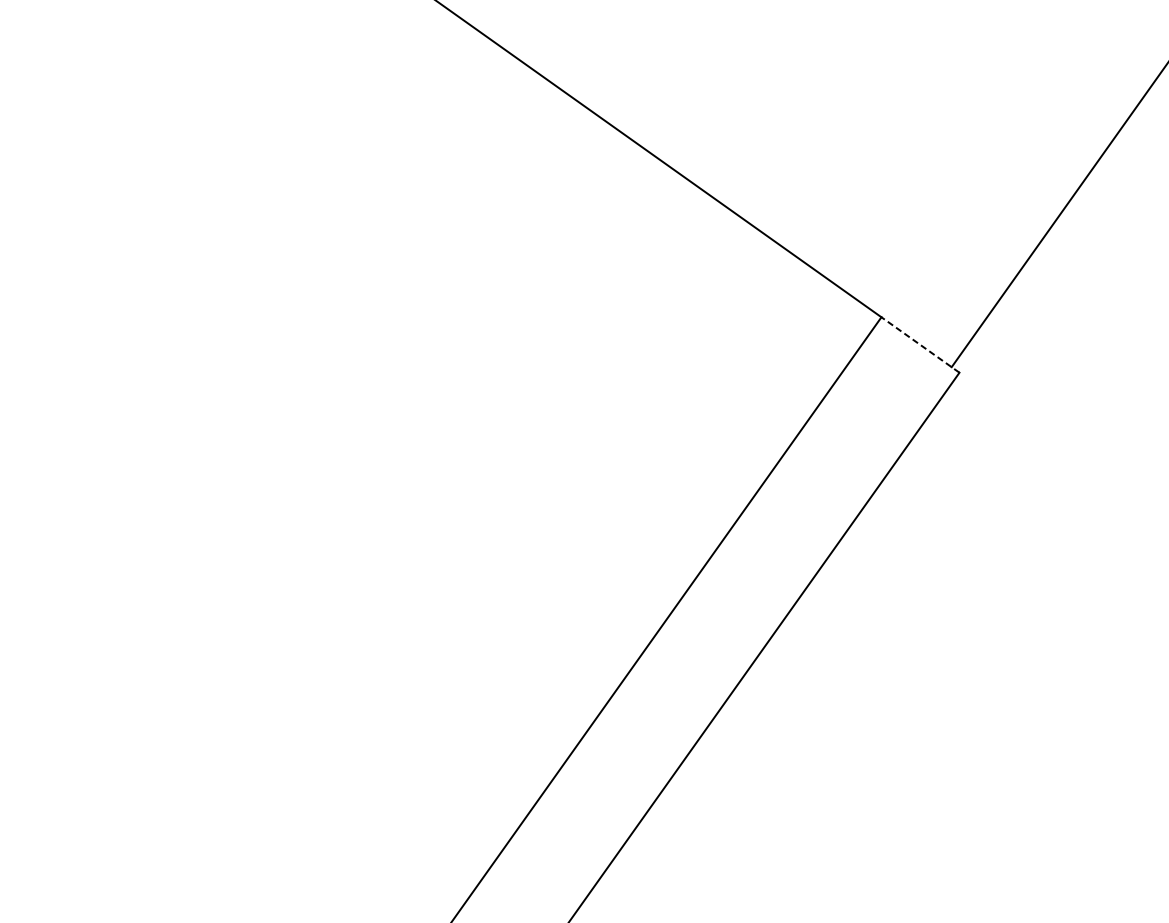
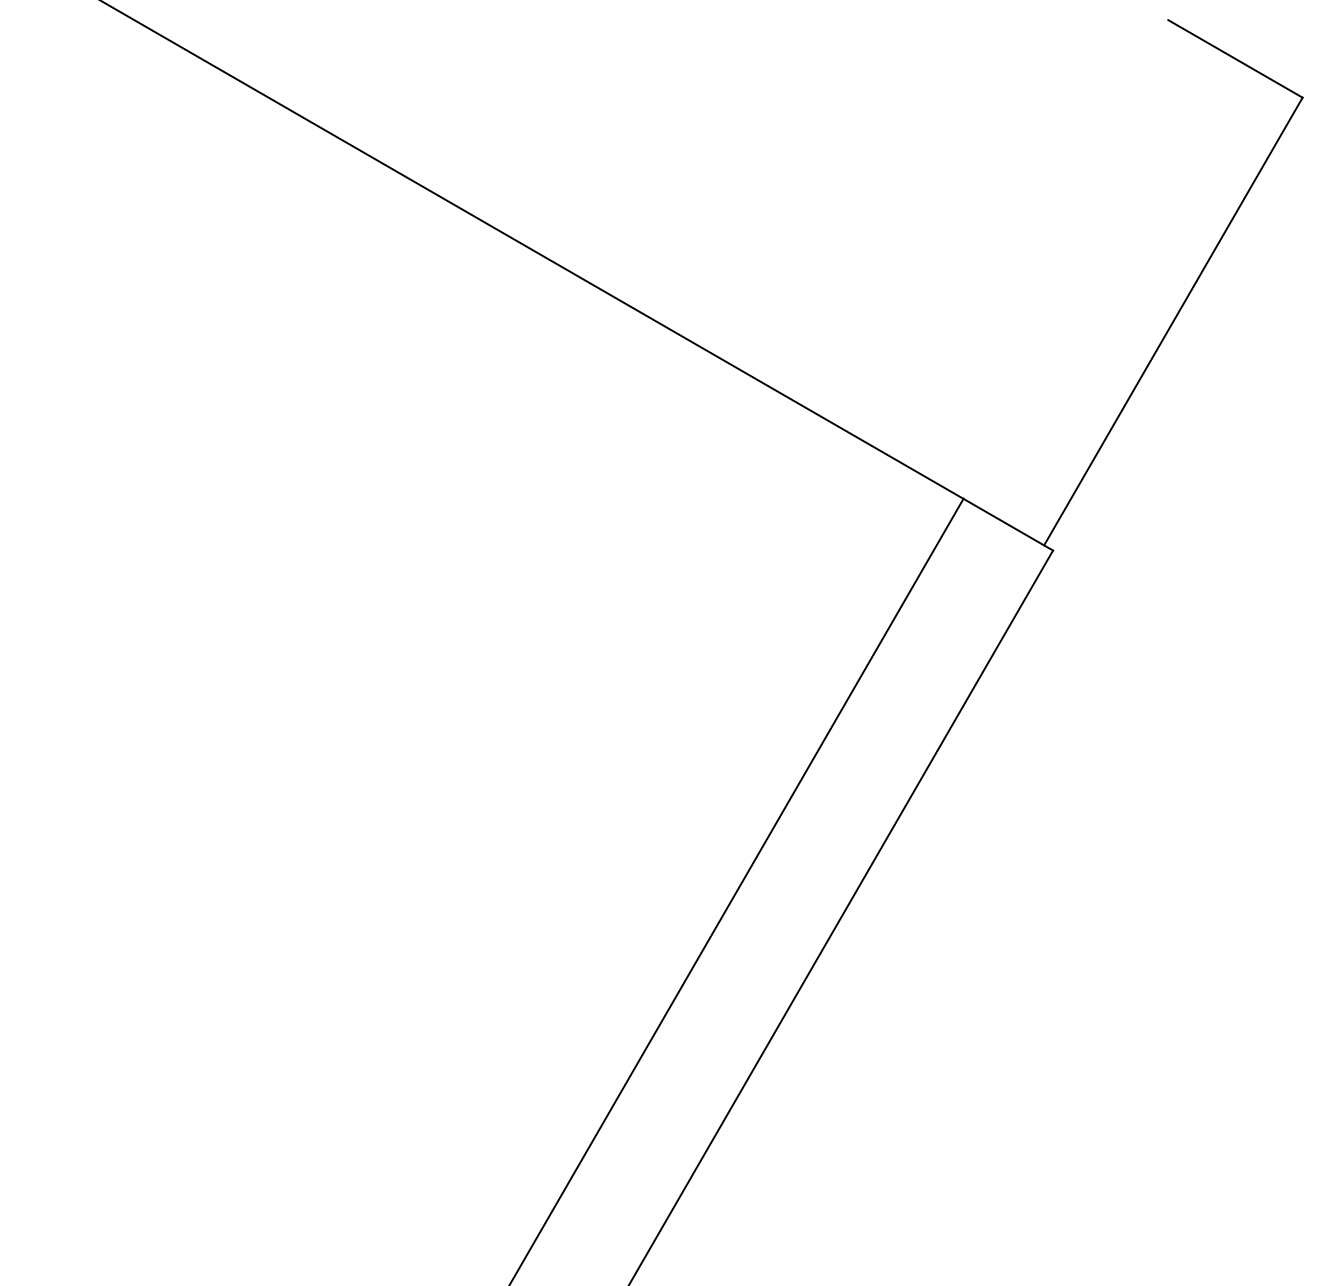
line: (920, 344) -> (1008, 524), dashed -> solid

